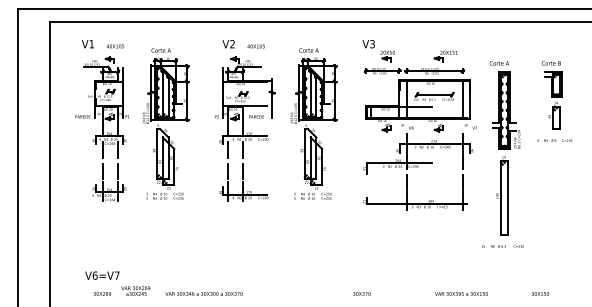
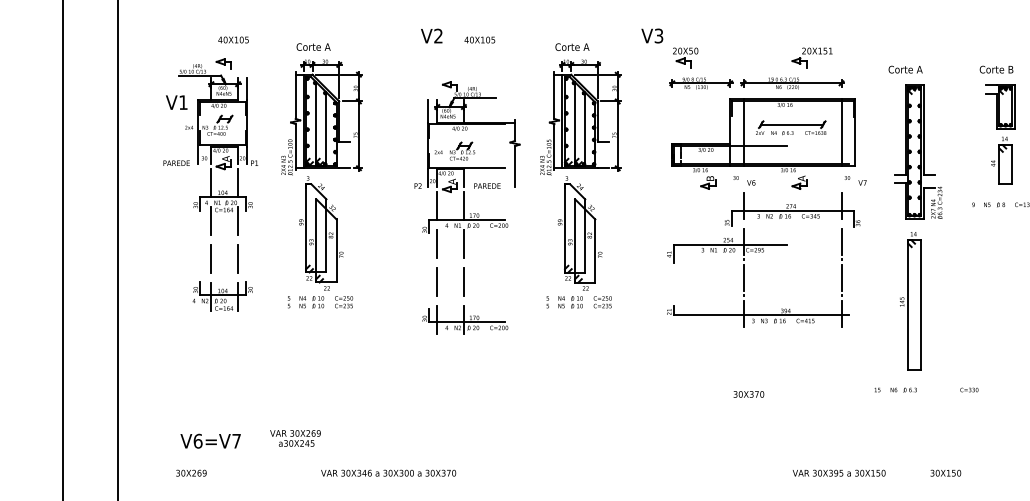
text: (87, 44) -> (175, 103), moved
part: (378, 51) -> (669, 48), moved
part: (244, 128) -> (466, 206), moved
text: (518, 246) -> (968, 390), moved
text: (135, 290) -> (294, 437), moved
text: (101, 293) -> (189, 472), moved
text: (361, 293) -> (748, 393), moved
text: (540, 293) -> (946, 472), moved

